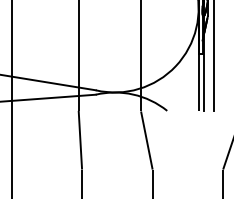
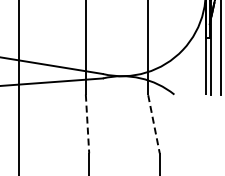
line: (80, 140) -> (87, 124), solid -> dashed
line: (146, 140) -> (153, 124), solid -> dashed

